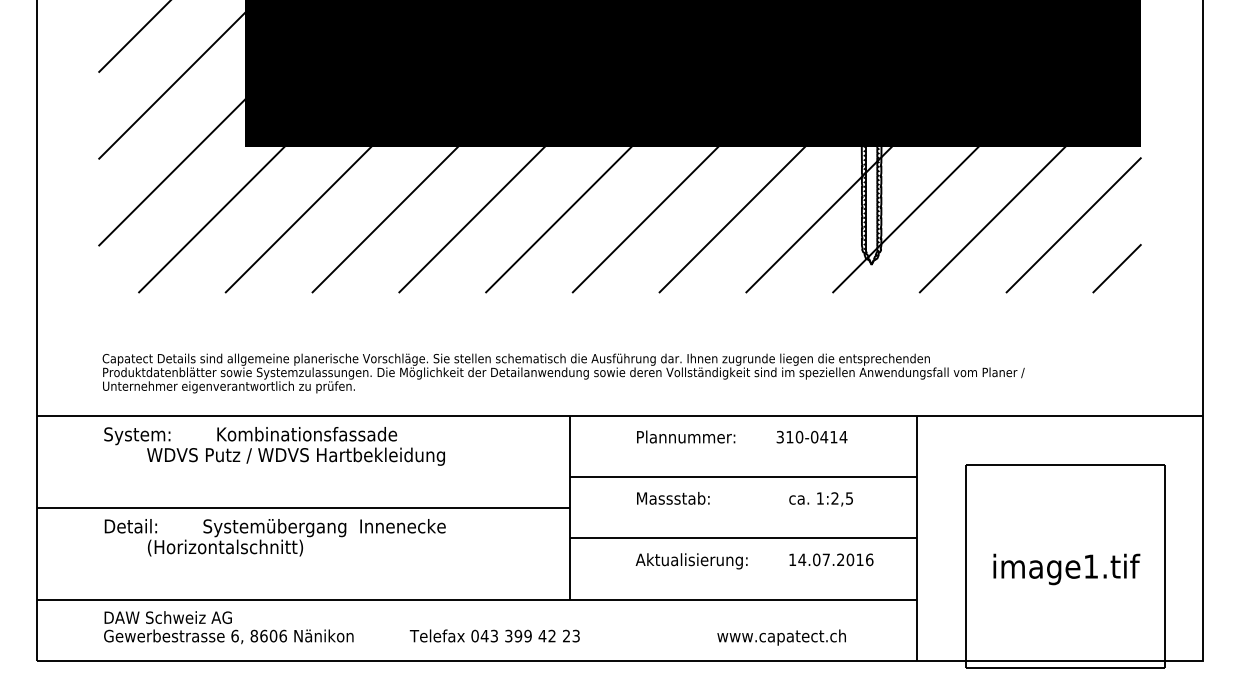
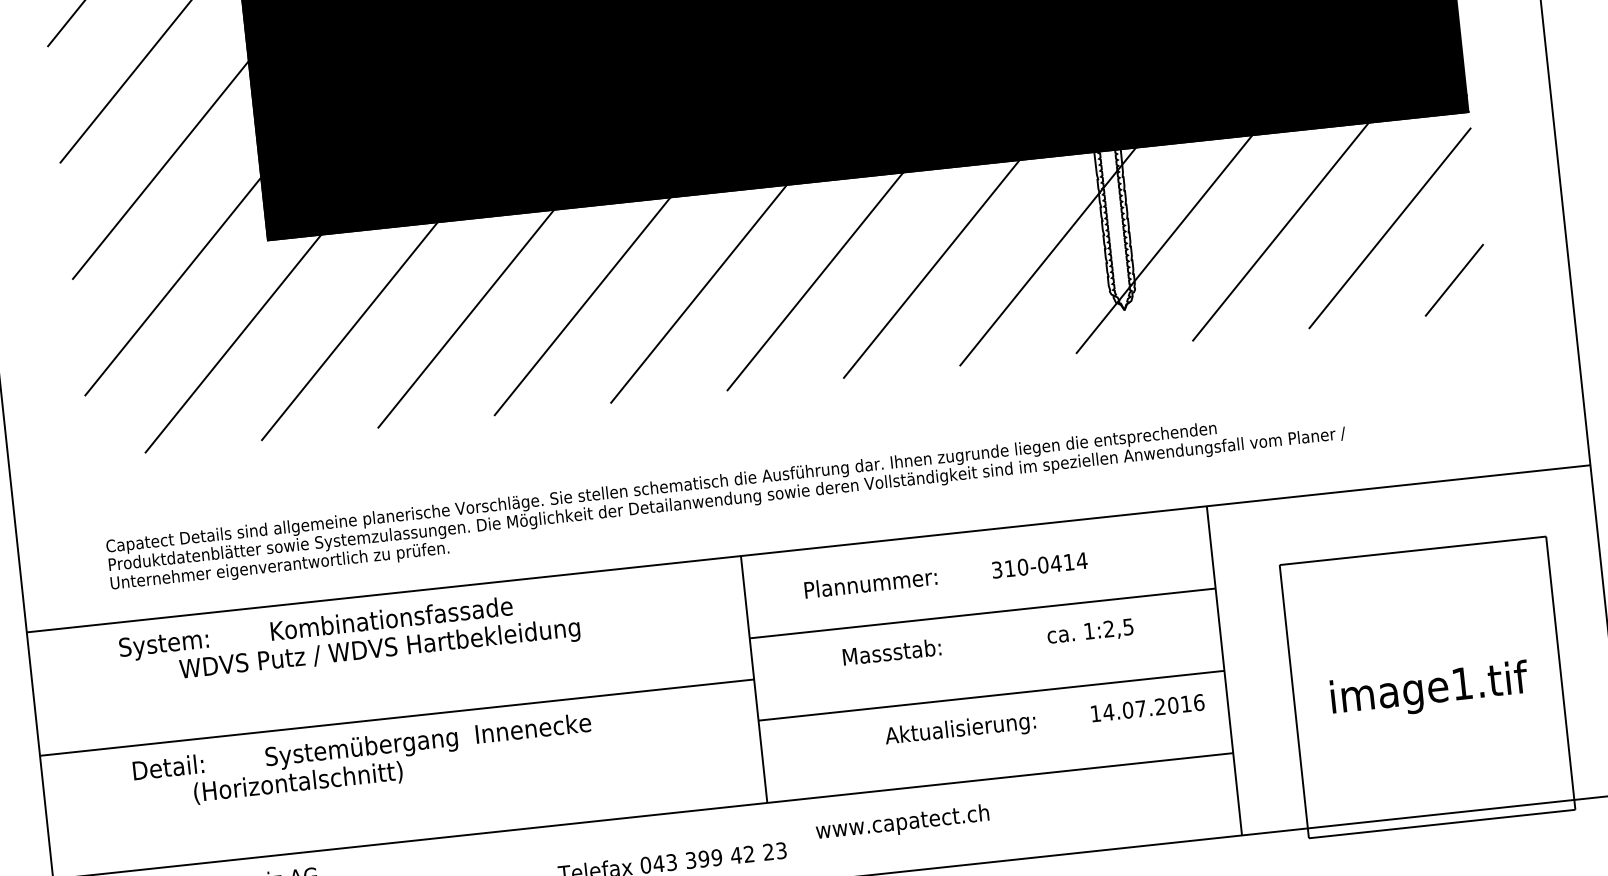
text: (742, 436) -> (946, 574), moved
text: (754, 561) -> (1044, 721), moved
text: (781, 637) -> (902, 823), moved

